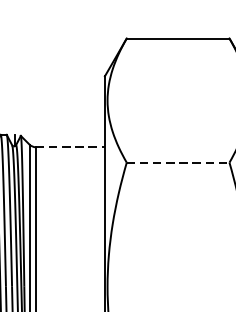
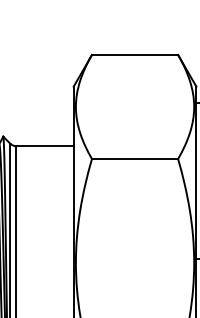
line: (70, 147) -> (44, 146), dashed -> solid
line: (178, 163) -> (135, 159), dashed -> solid

